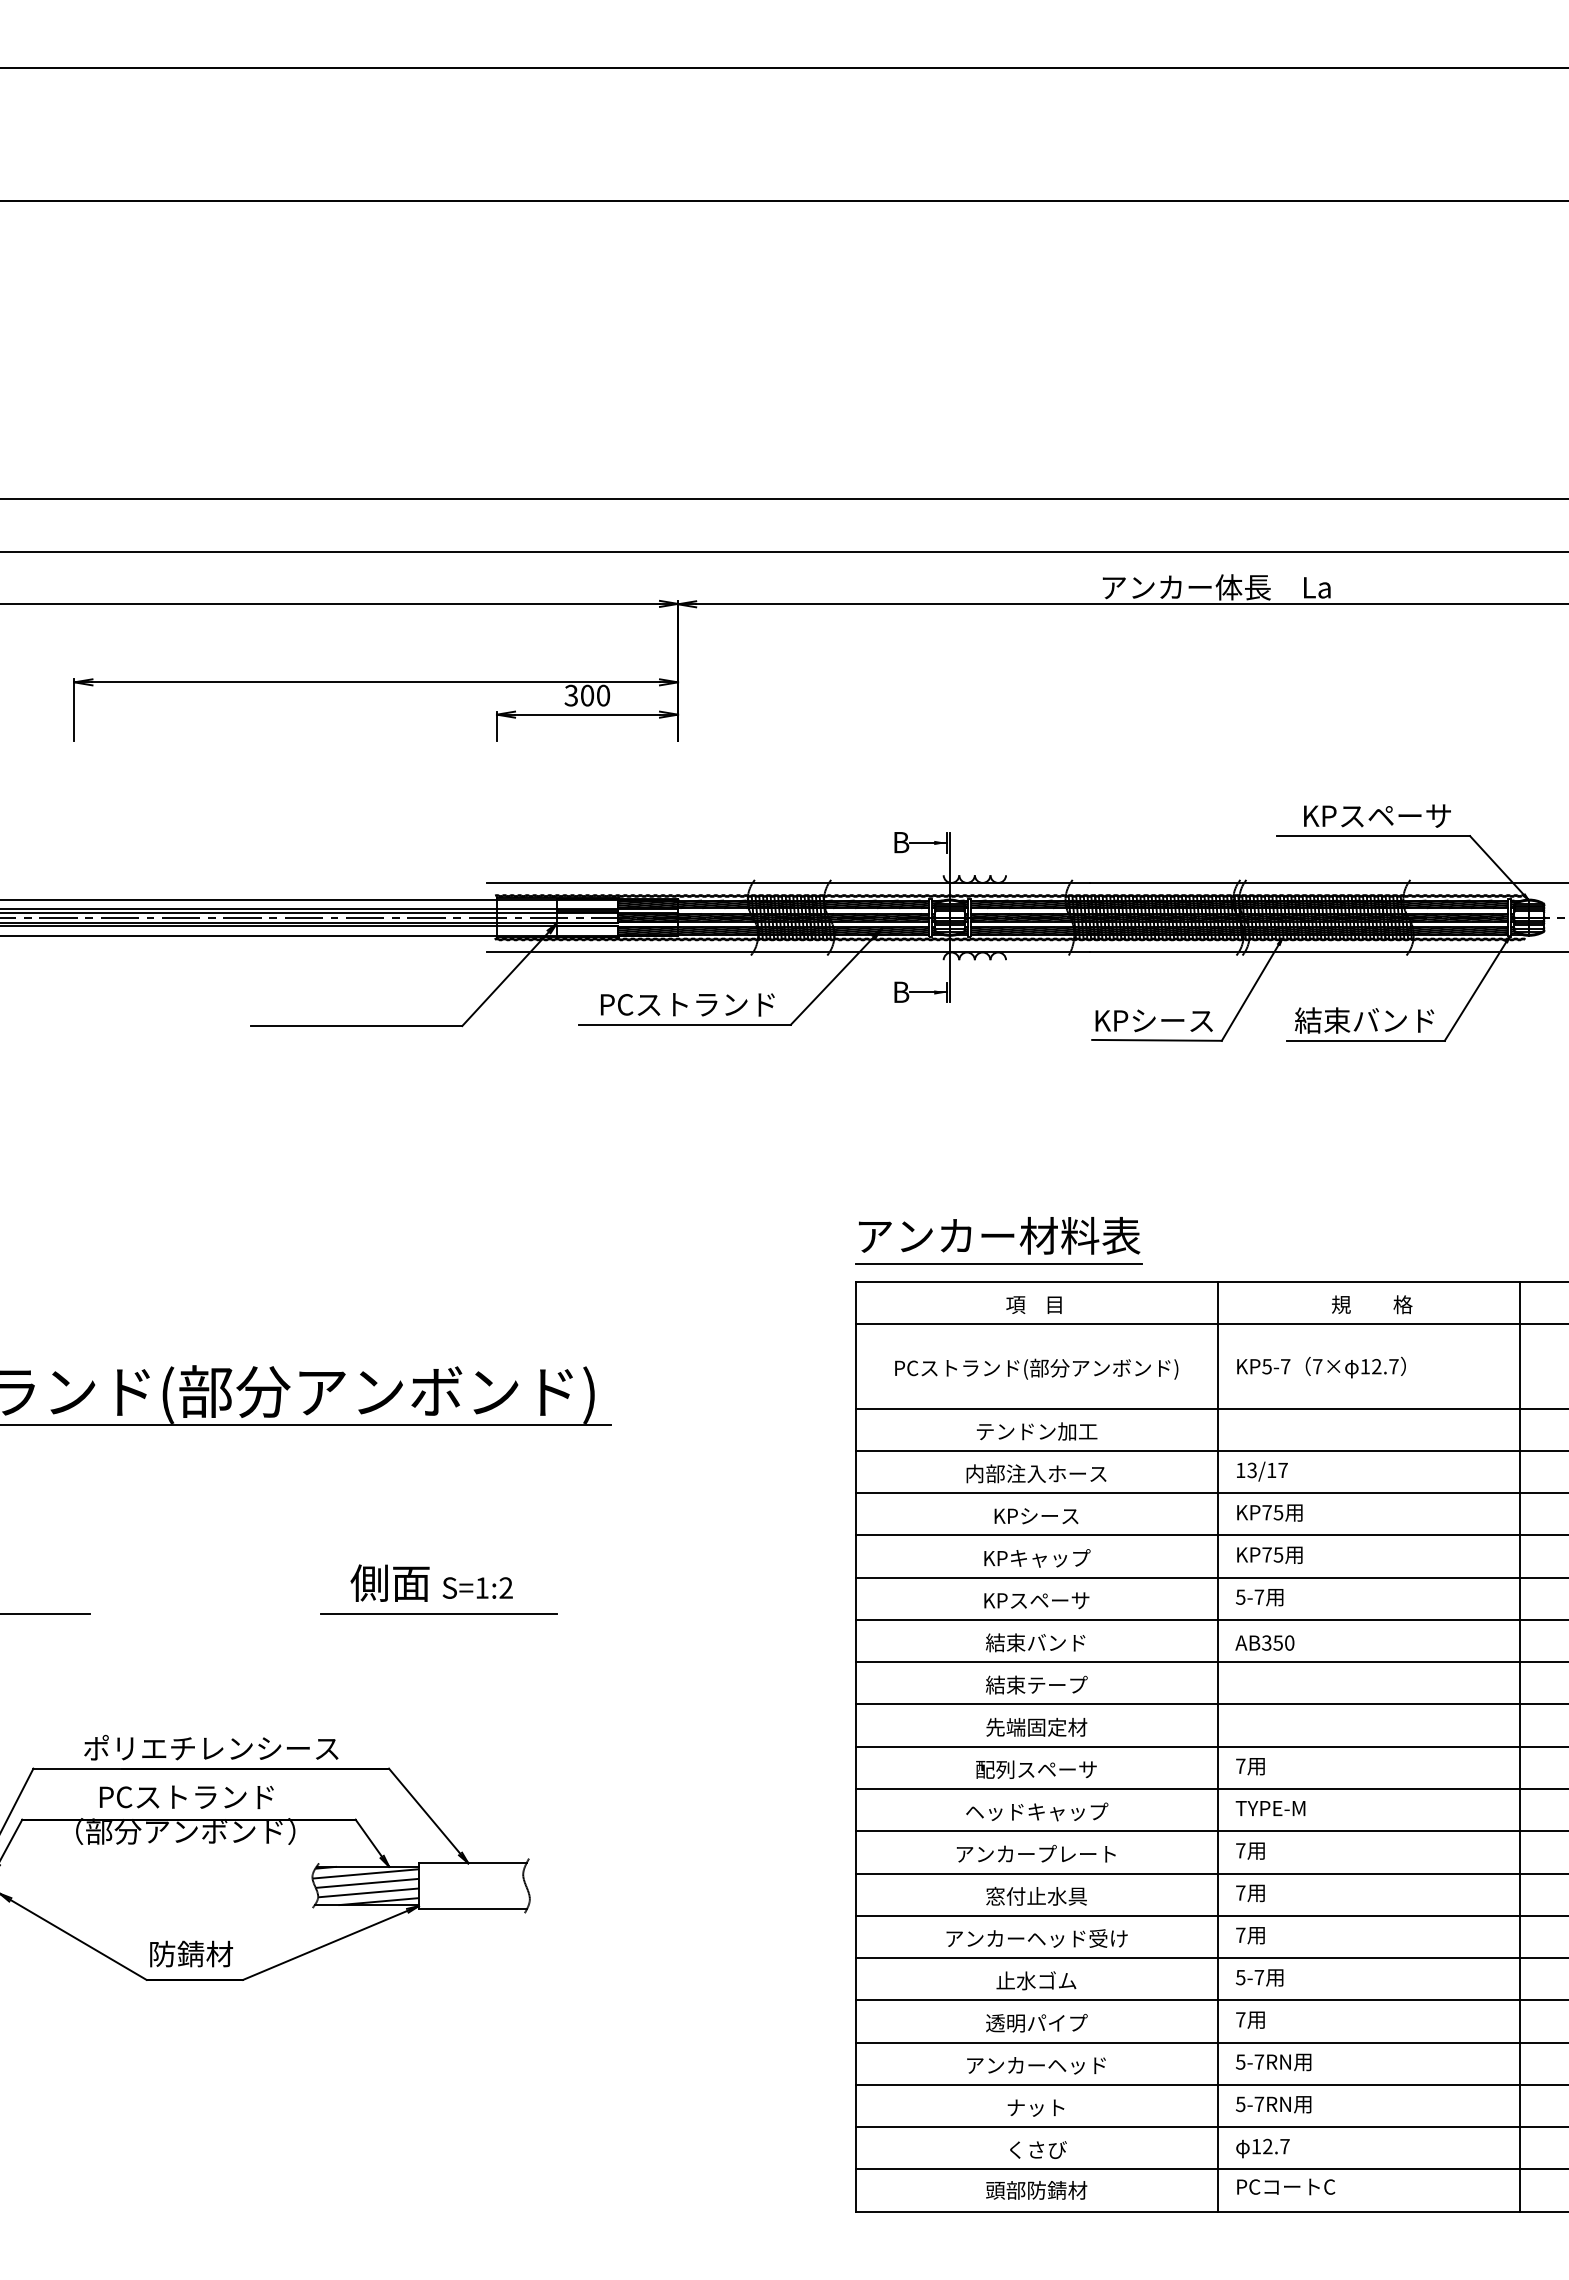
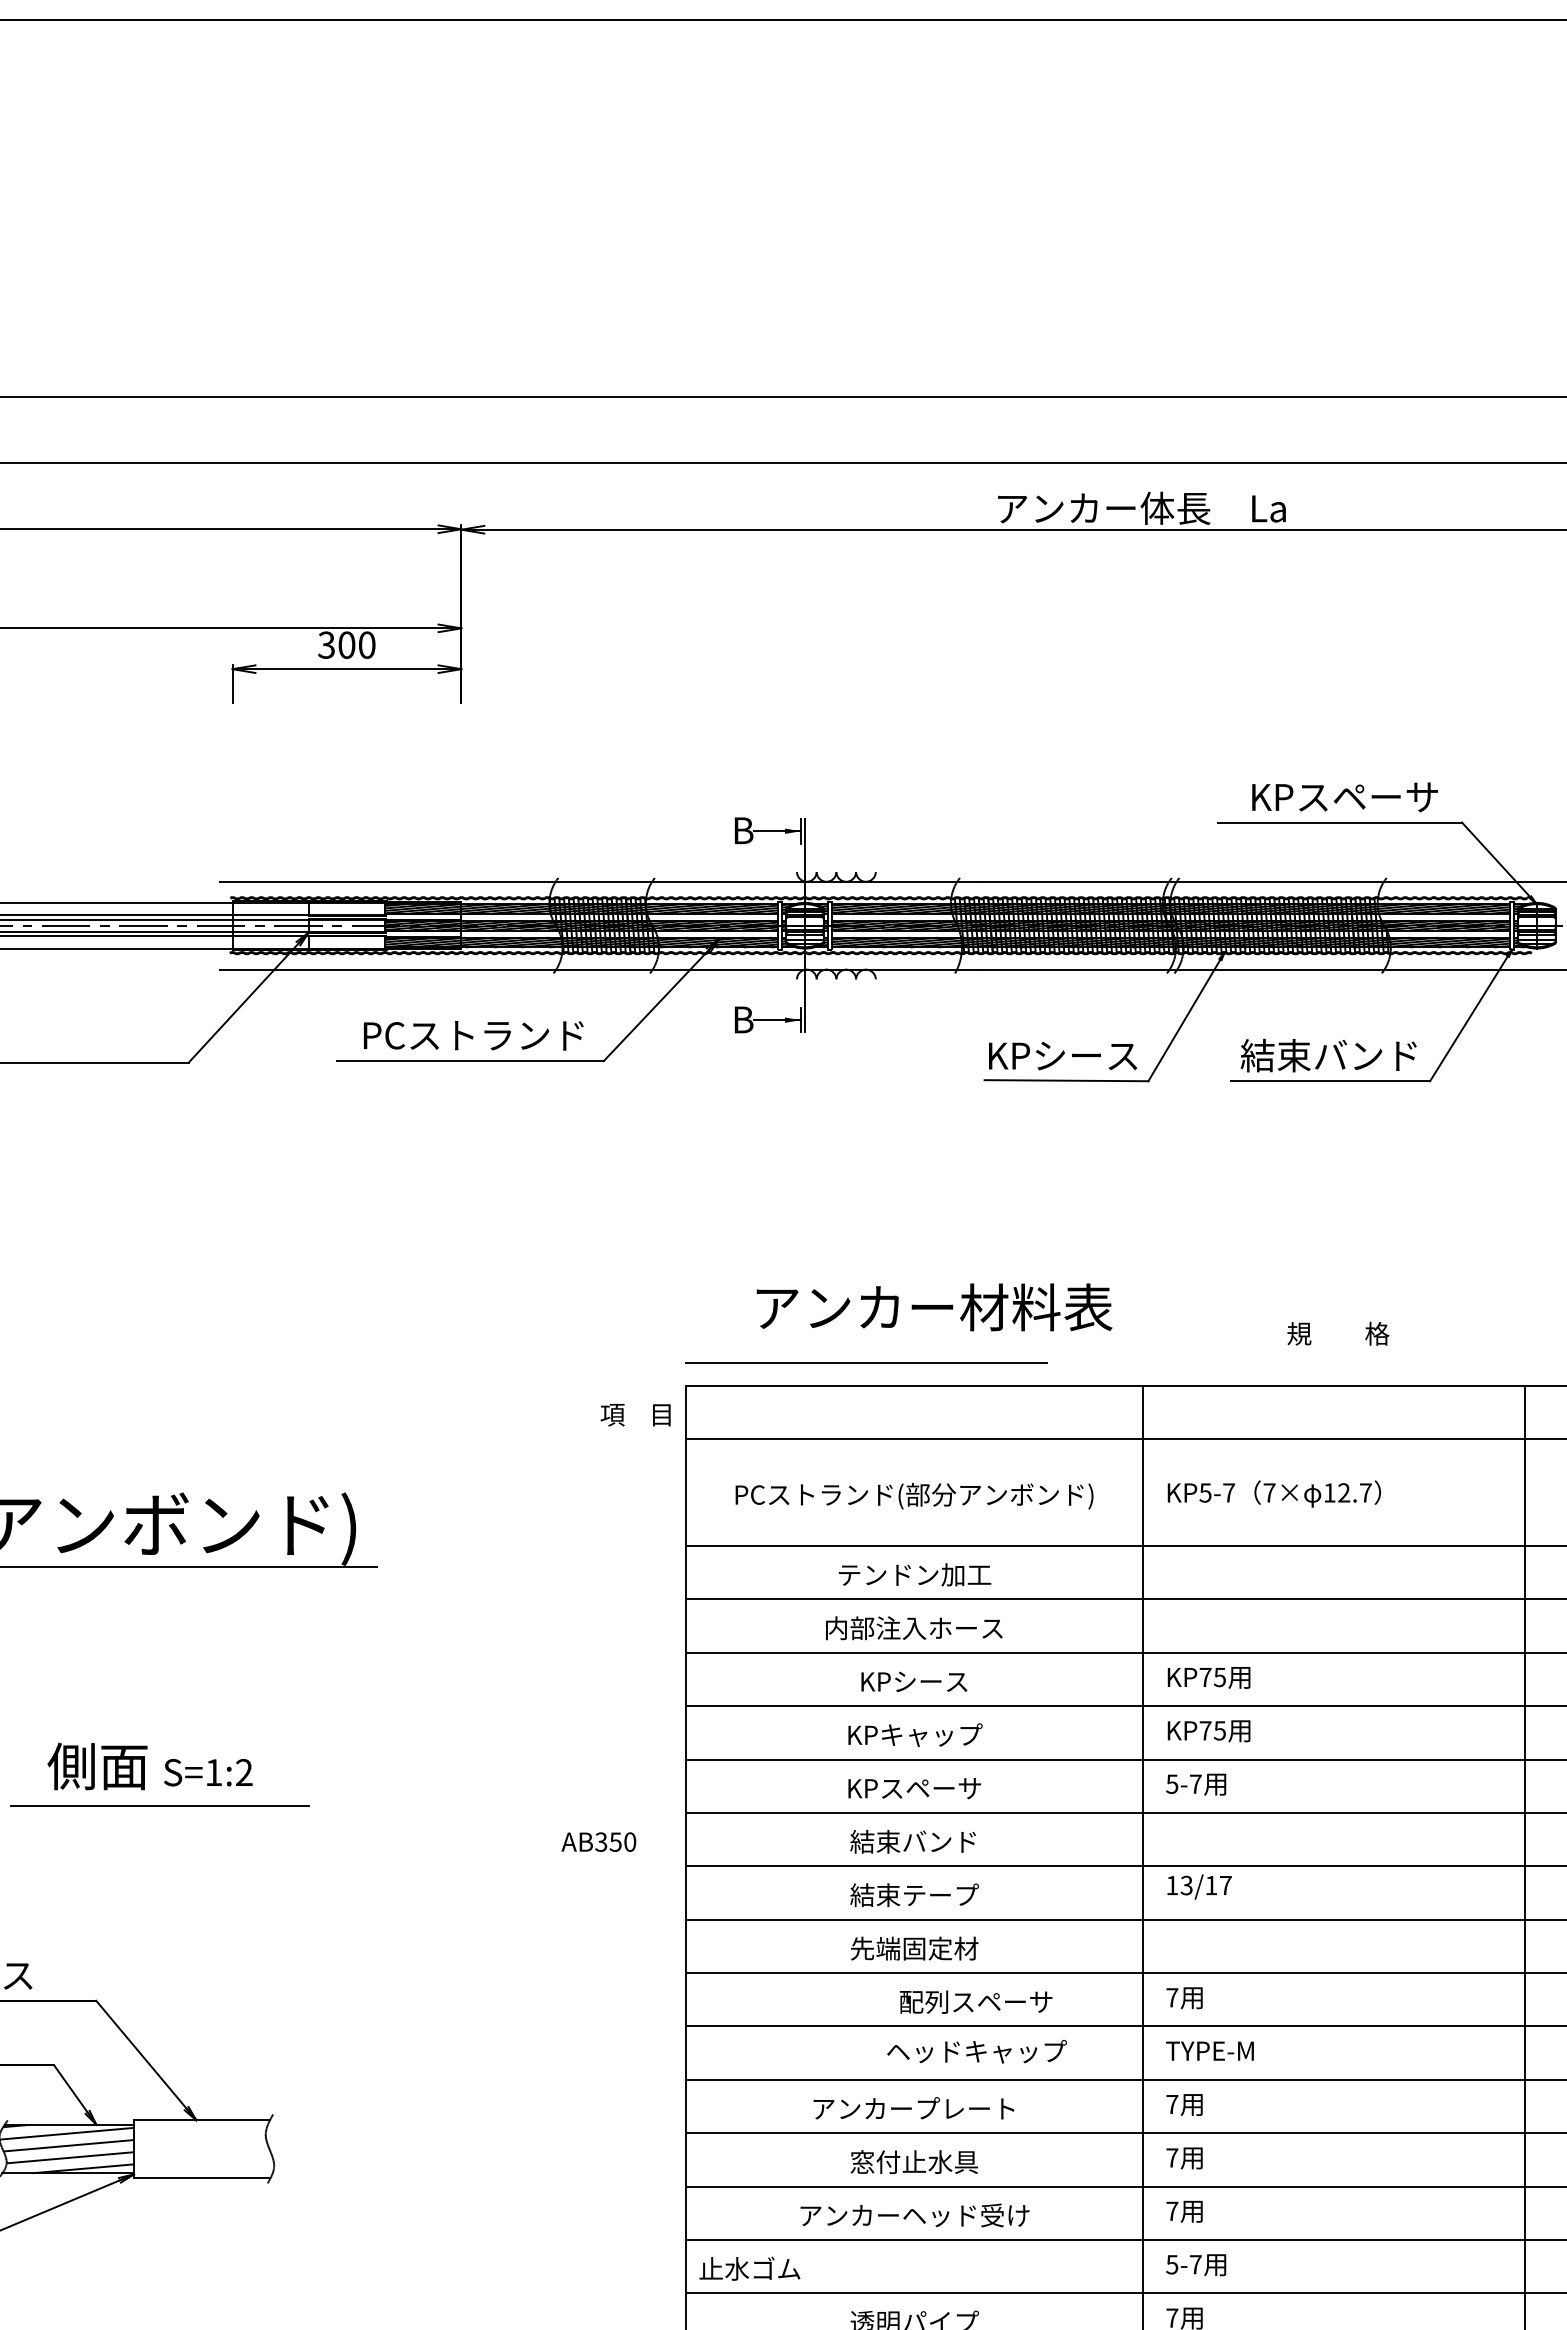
text: (999, 1235) -> (934, 1306), moved
text: (1033, 1304) -> (635, 1414), moved
text: (1372, 1304) -> (1338, 1333), moved
text: (1262, 1471) -> (1199, 1886), moved
text: (1264, 1642) -> (598, 1841), moved
text: (1036, 1769) -> (976, 2001), moved
text: (1037, 1811) -> (977, 2051), moved
text: (1036, 1980) -> (750, 2268), moved

